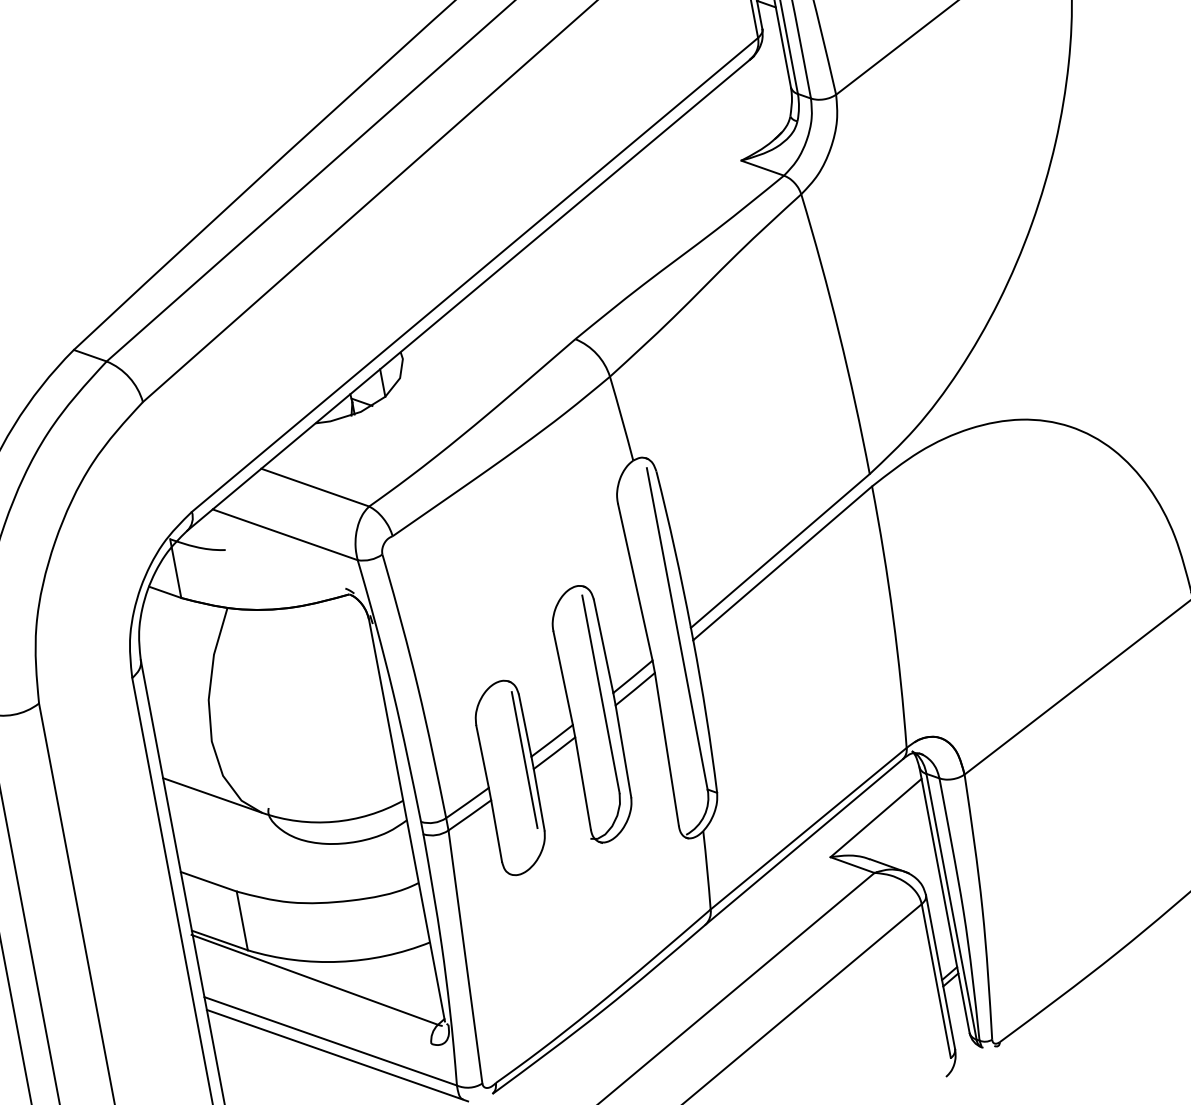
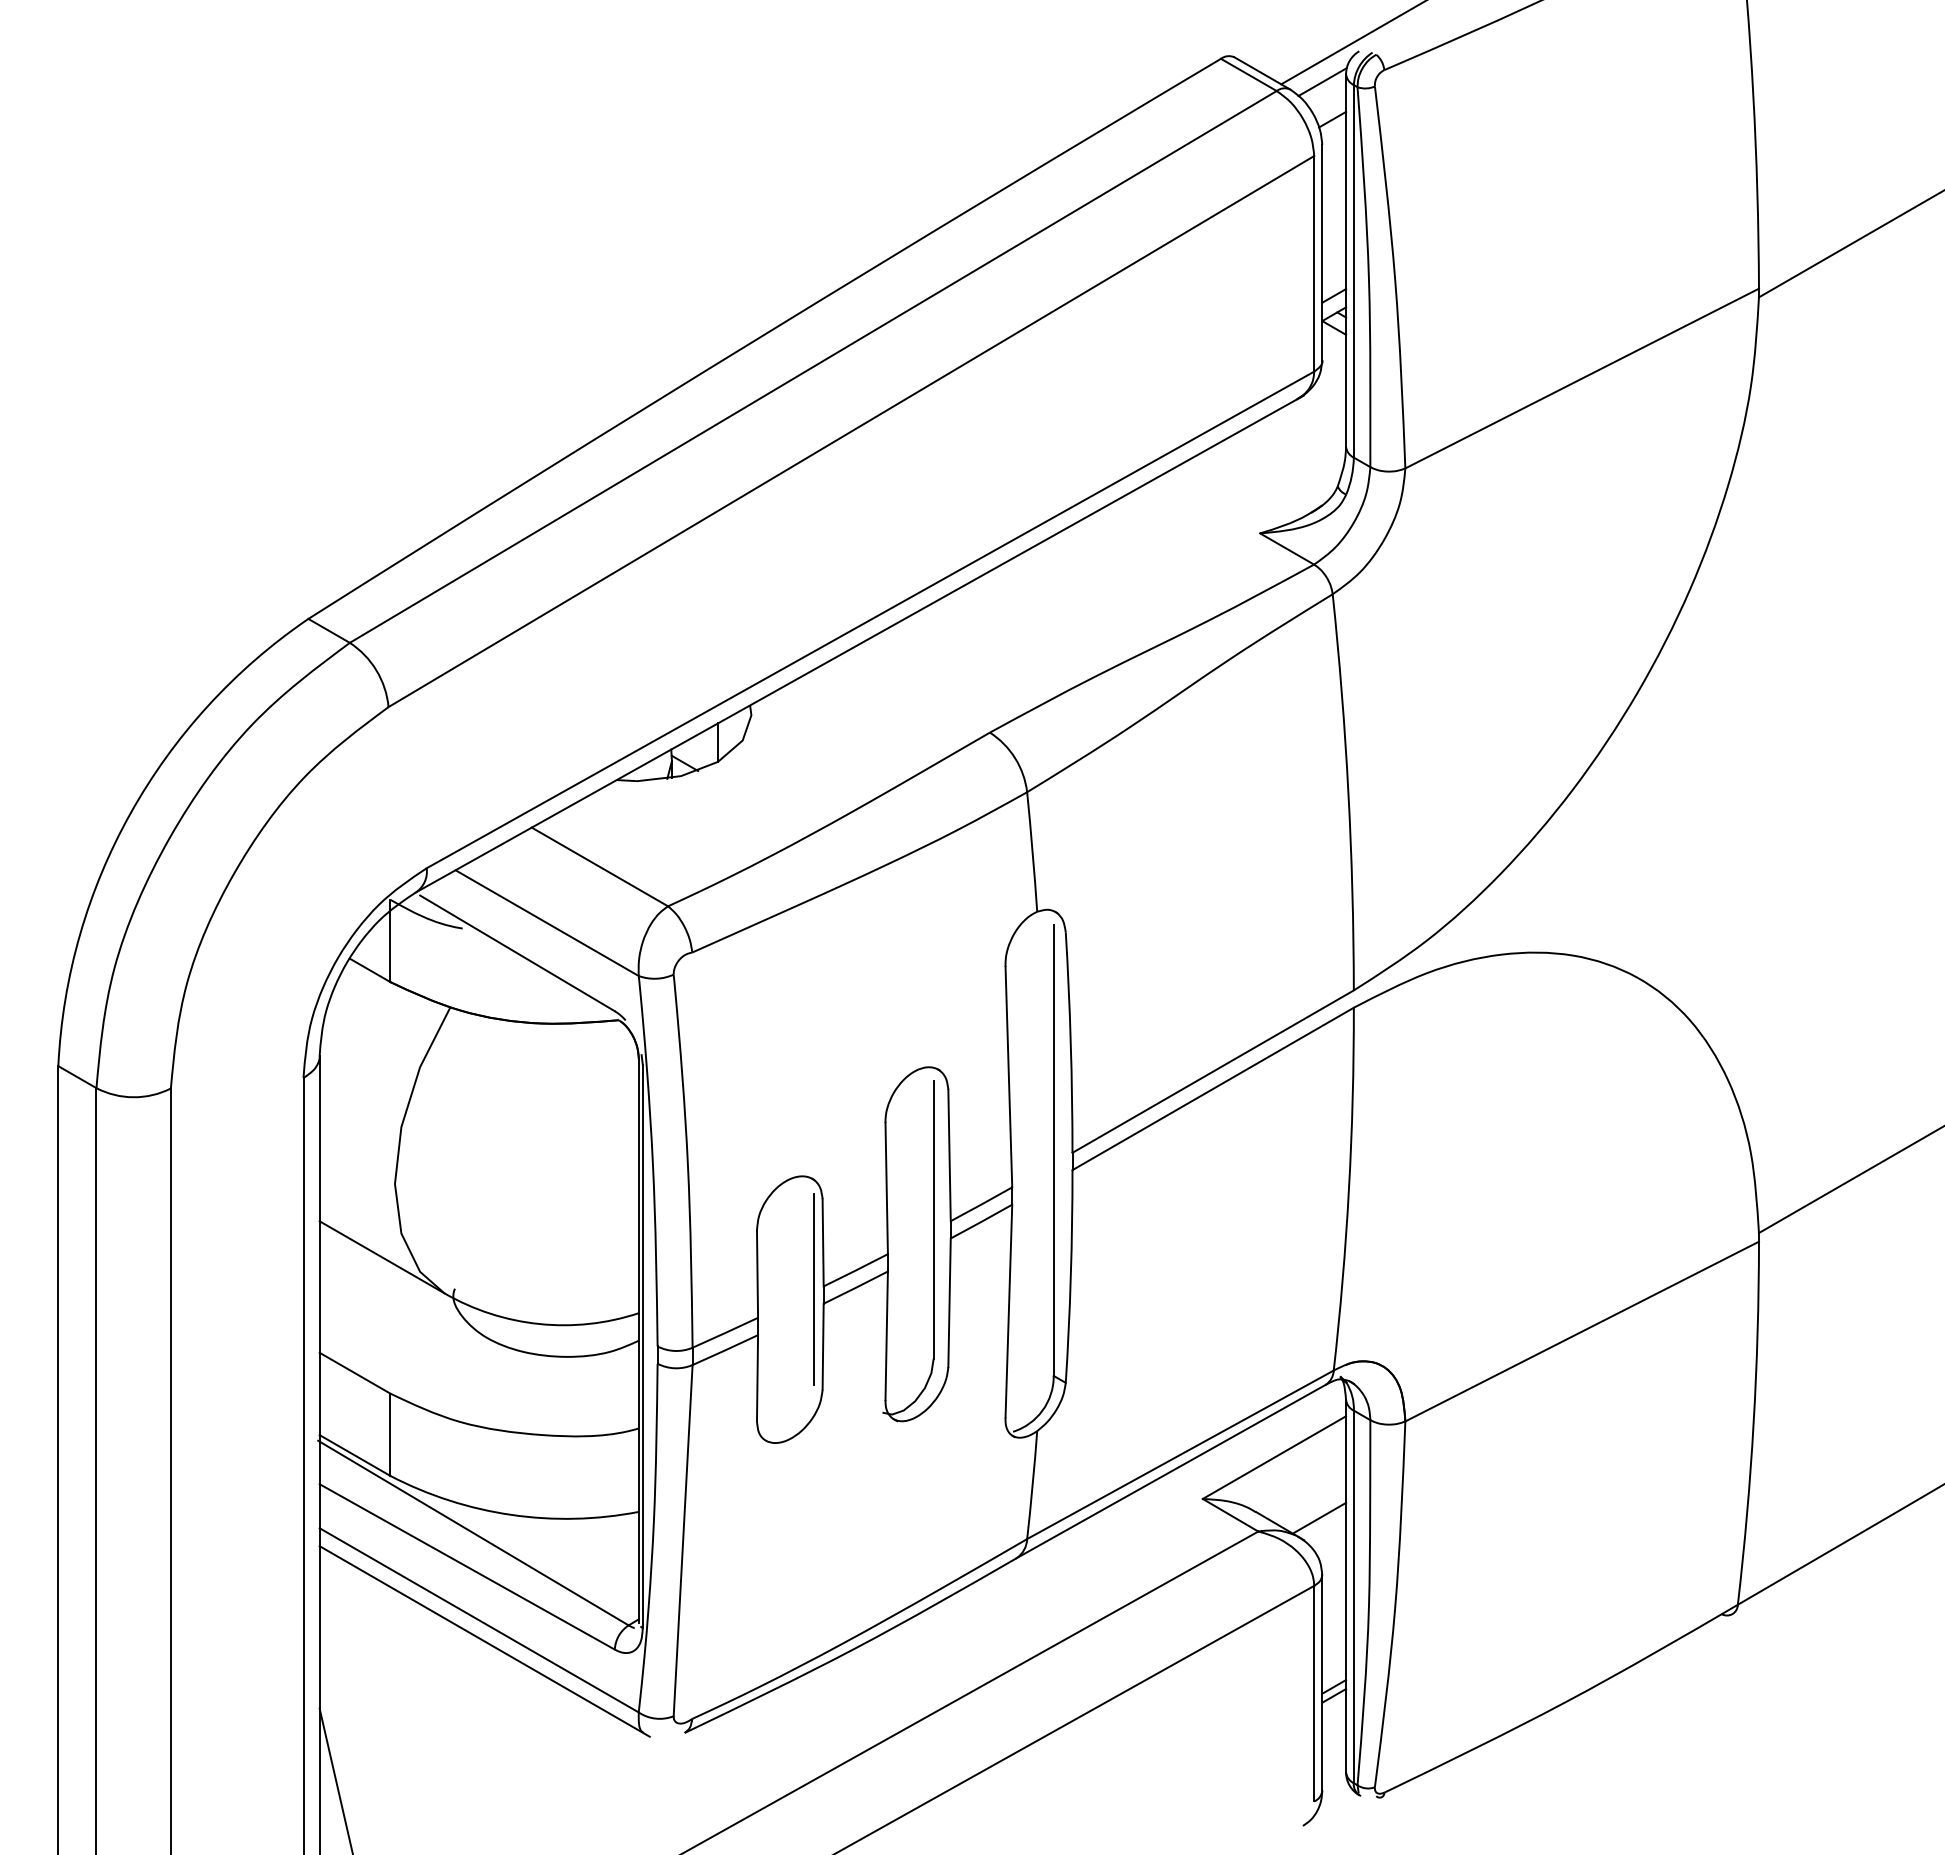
line: (268, 560) -> (517, 953), added
line: (410, 823) -> (642, 1346), added
line: (916, 854) -> (1319, 1517), added
line: (314, 1004) -> (466, 1566), added

